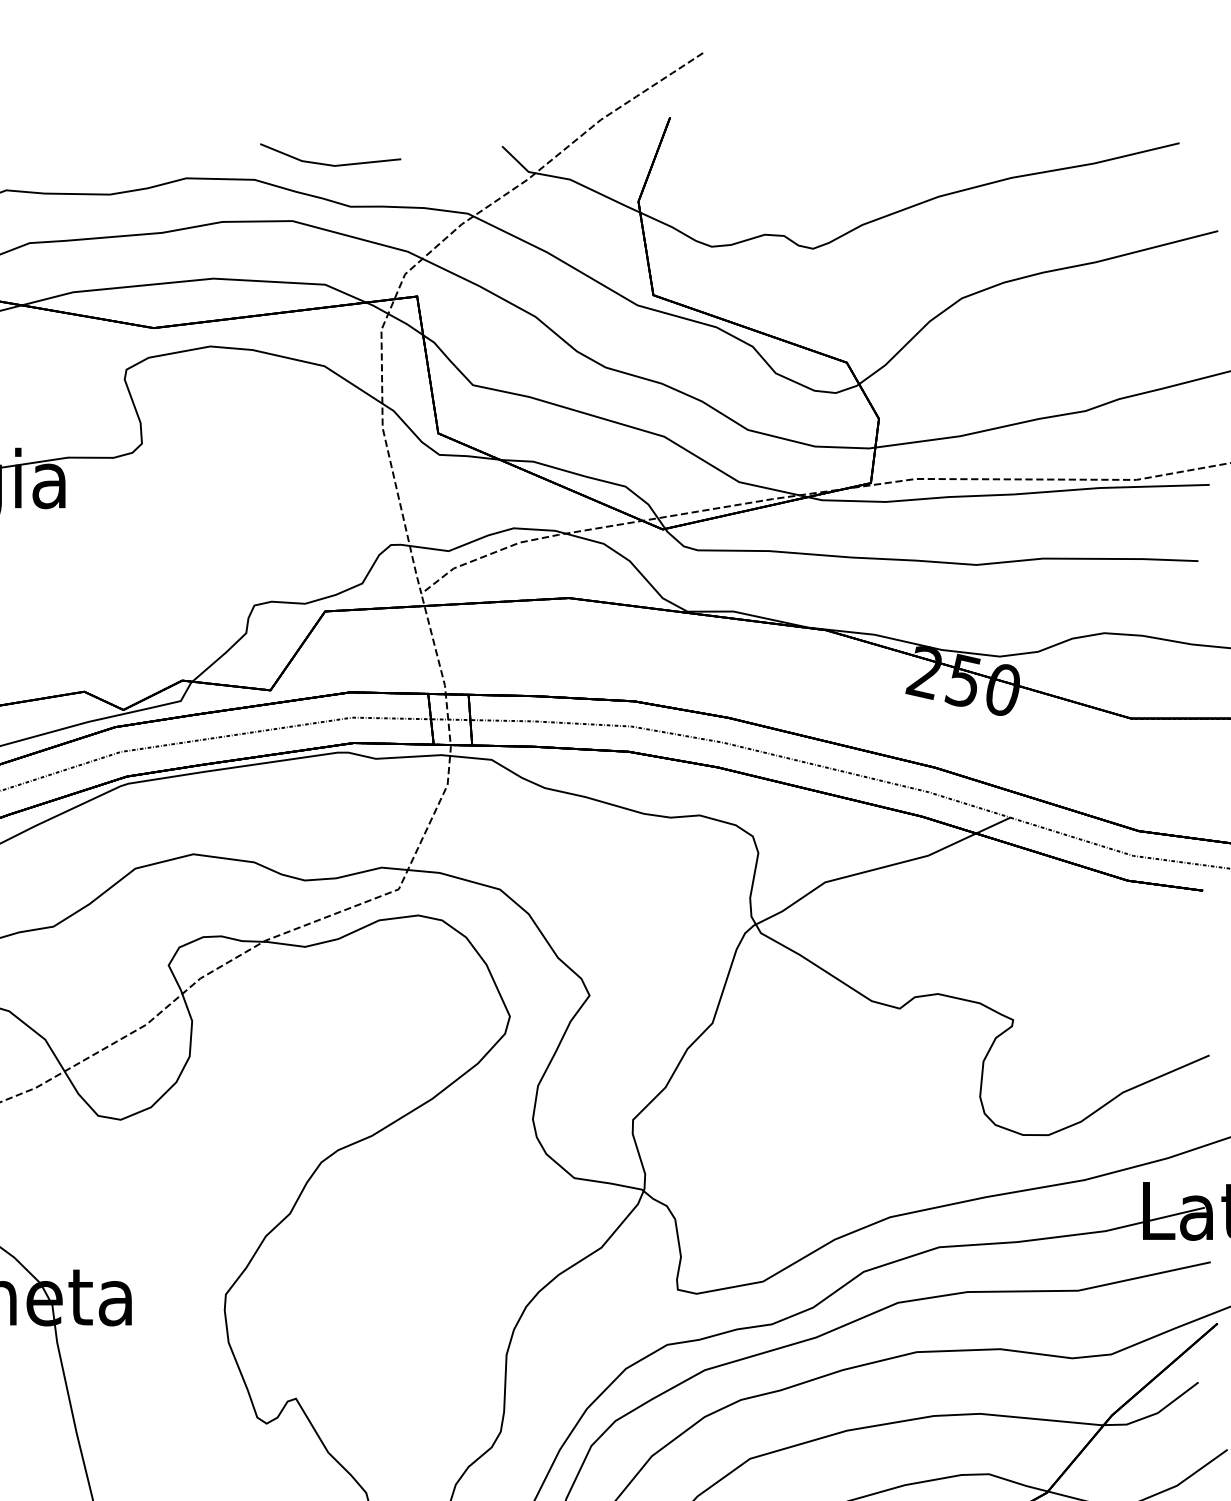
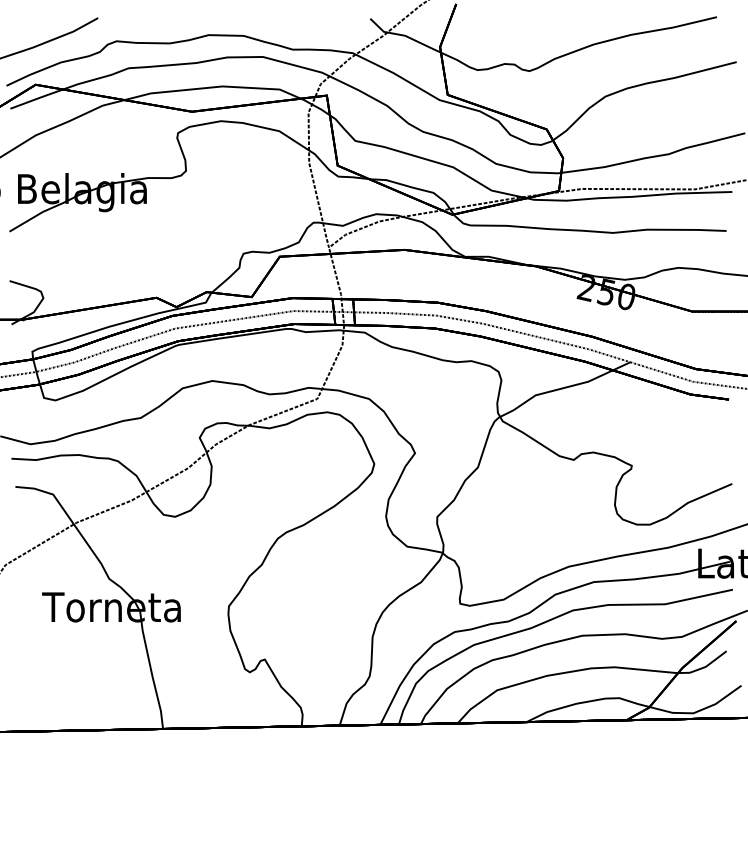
line: (330, 163) -> (282, 27), removed

